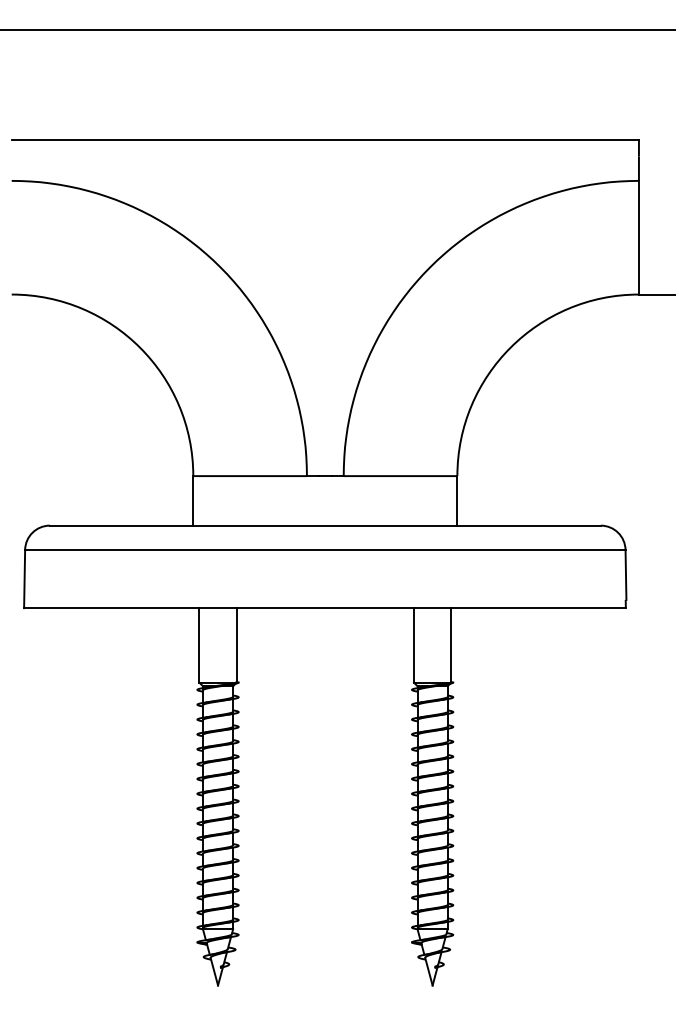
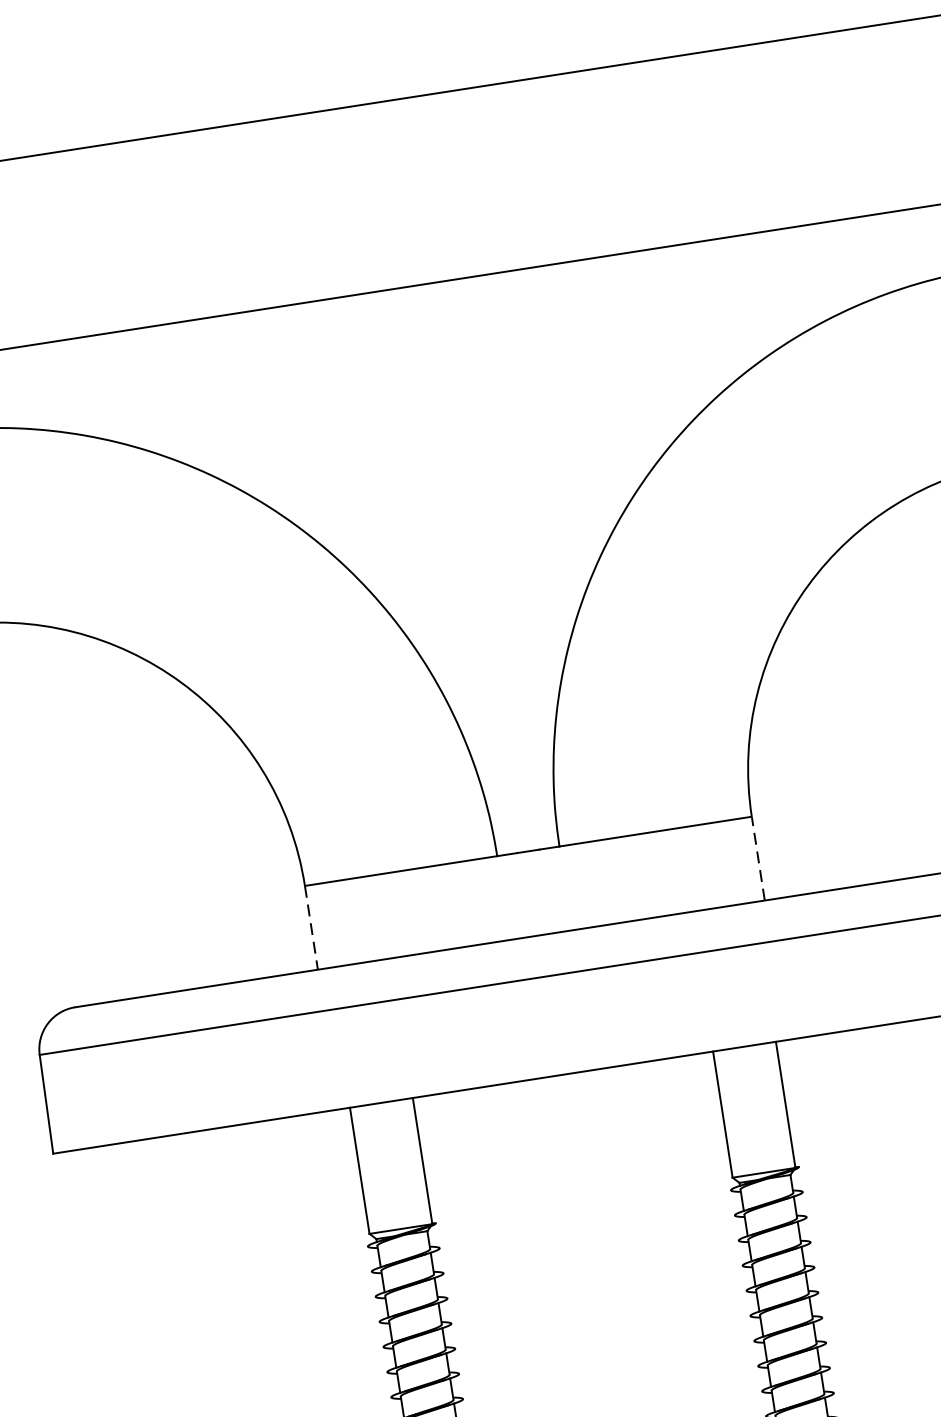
line: (193, 500) -> (311, 927), solid -> dashed
line: (457, 500) -> (758, 857), solid -> dashed

